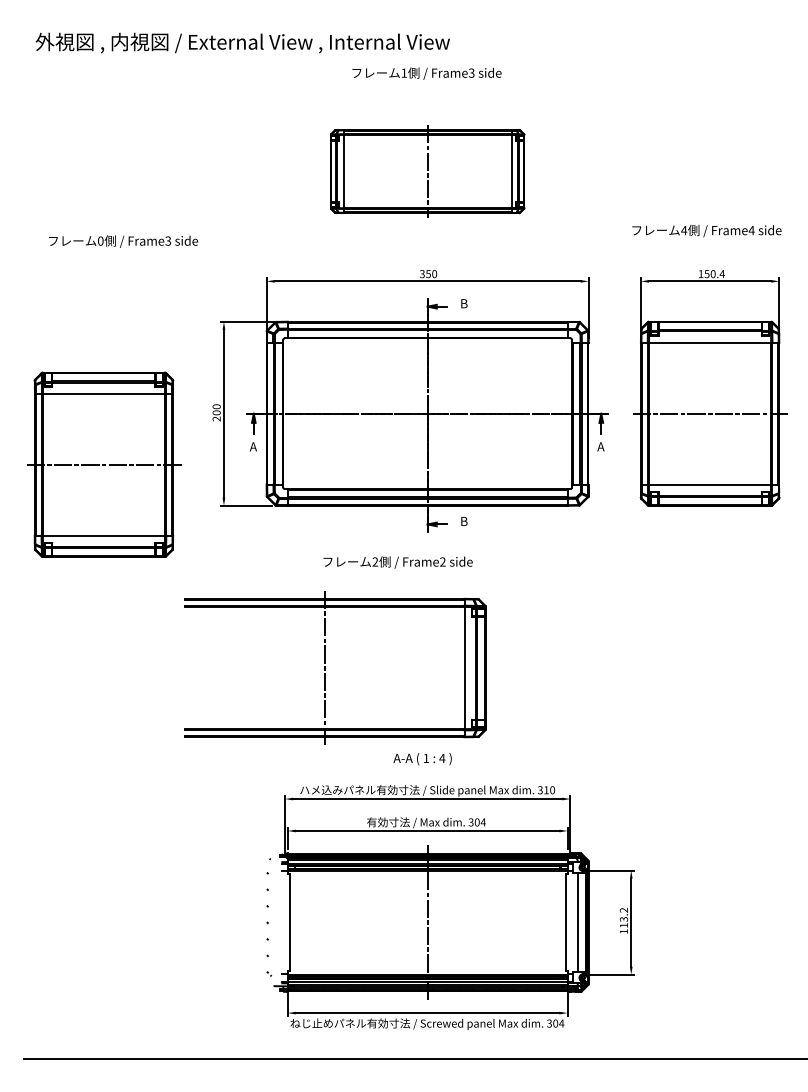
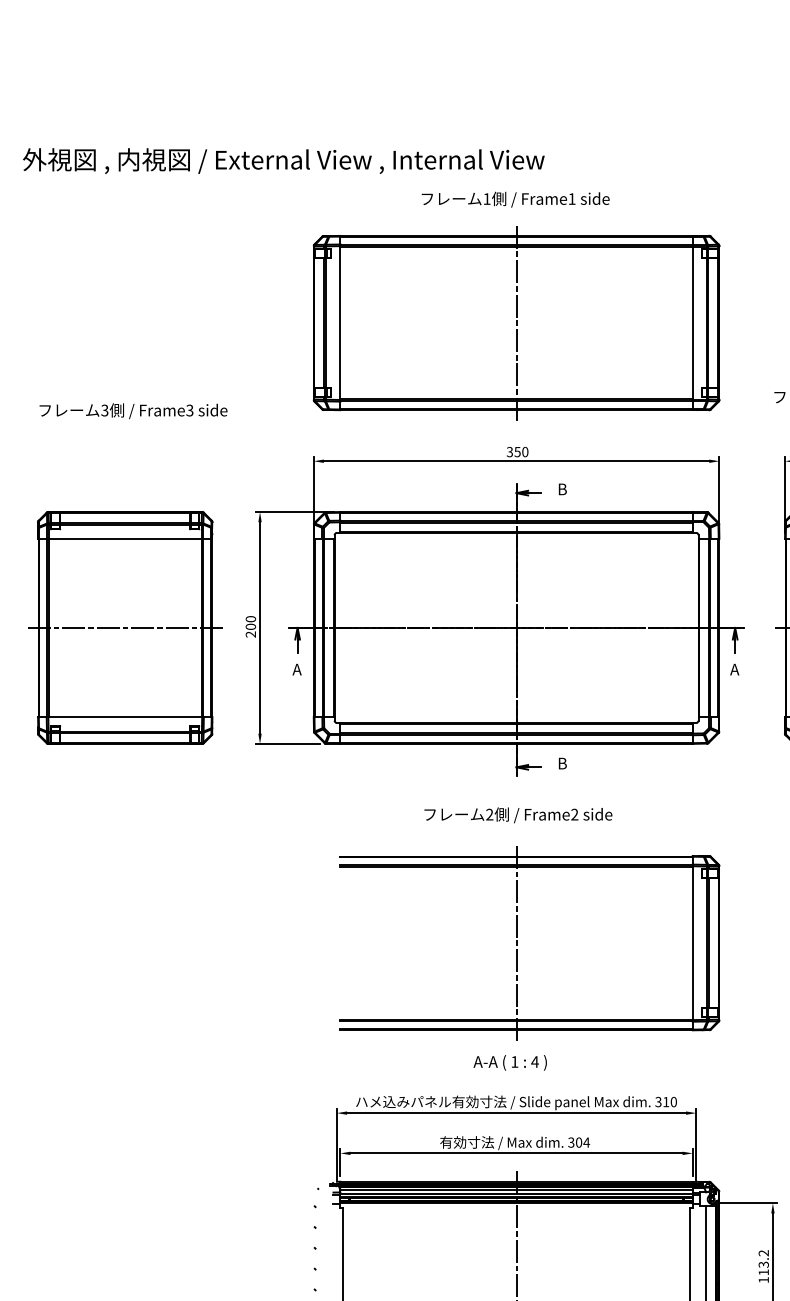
text: (471, 72) -> (571, 198), Frame3 -> Frame1
part: (427, 171) -> (516, 322), size x1.67
text: (100, 240) -> (104, 409), 0 -> 3
part: (104, 464) -> (125, 627), moved
text: (397, 562) -> (517, 815), moved
part: (325, 667) -> (517, 942), moved

